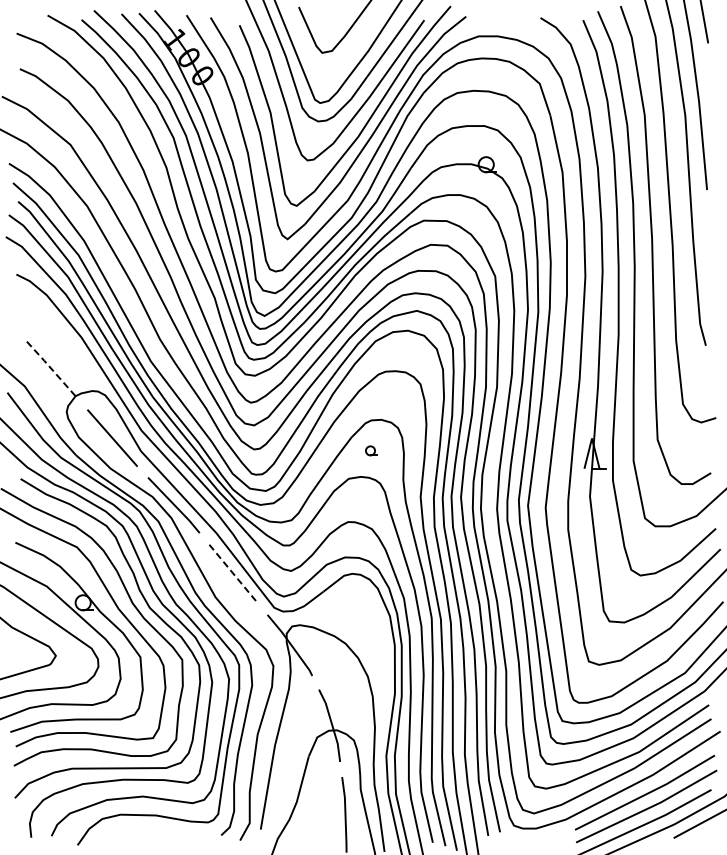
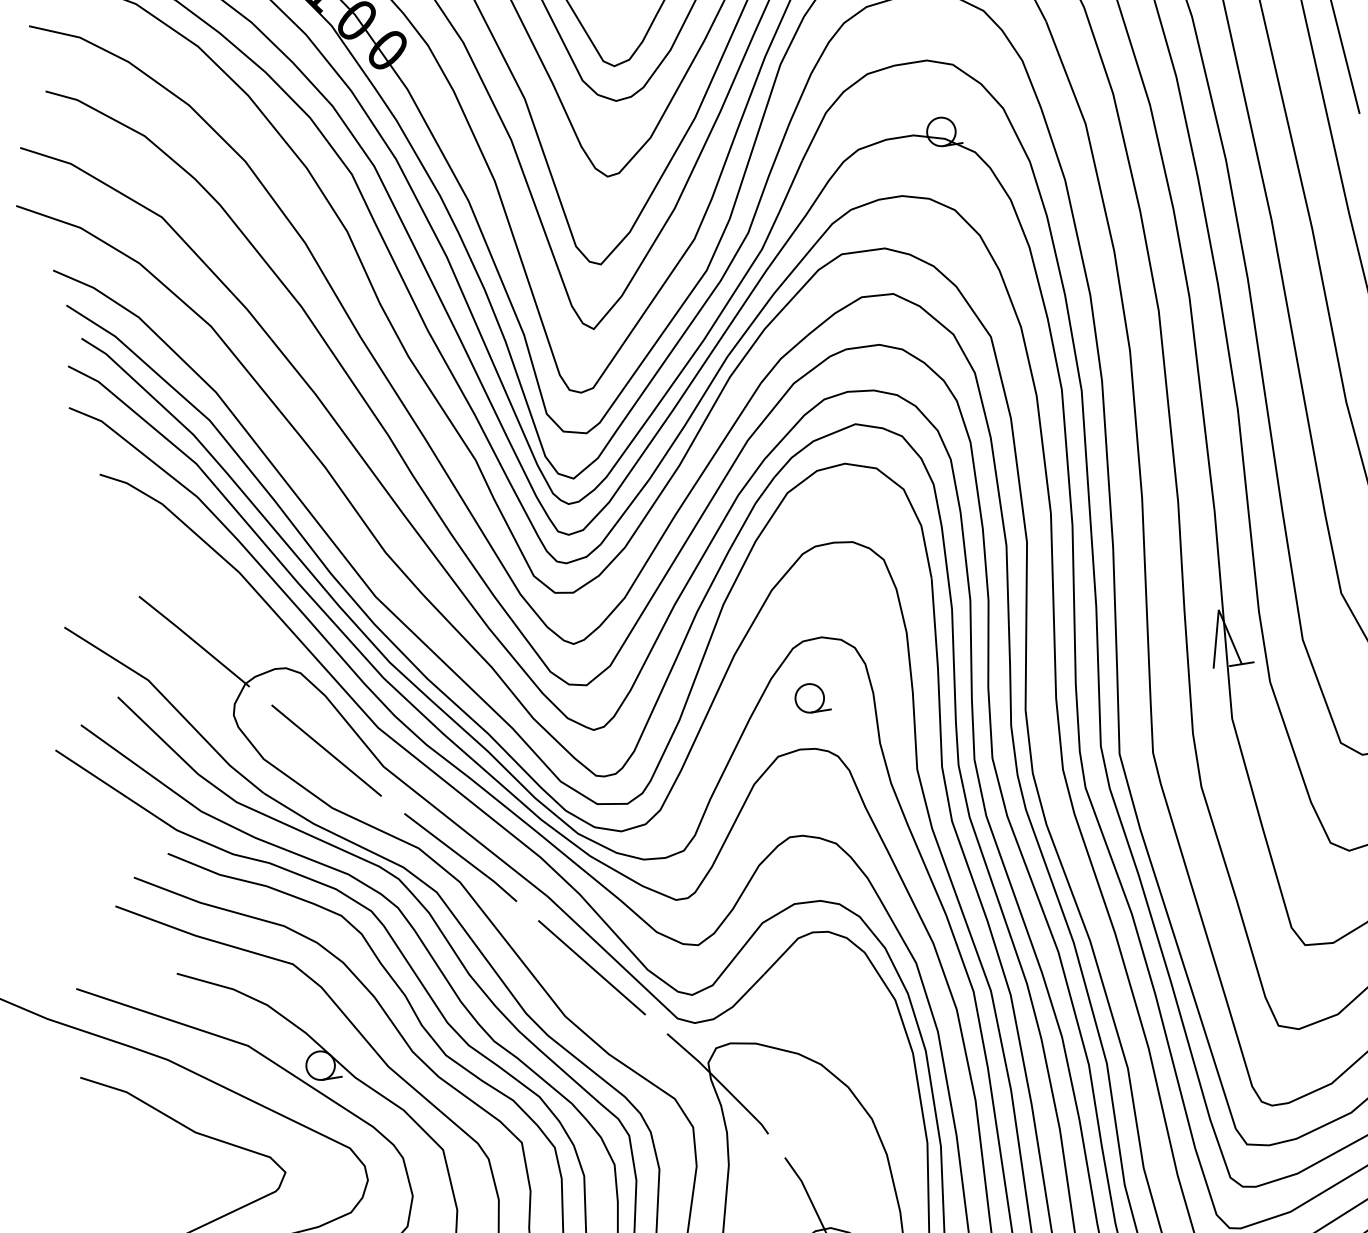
line: (52, 369) -> (194, 640), dashed -> solid
part: (370, 450) -> (810, 697), size x1.67
line: (234, 574) -> (593, 968), dashed -> solid

